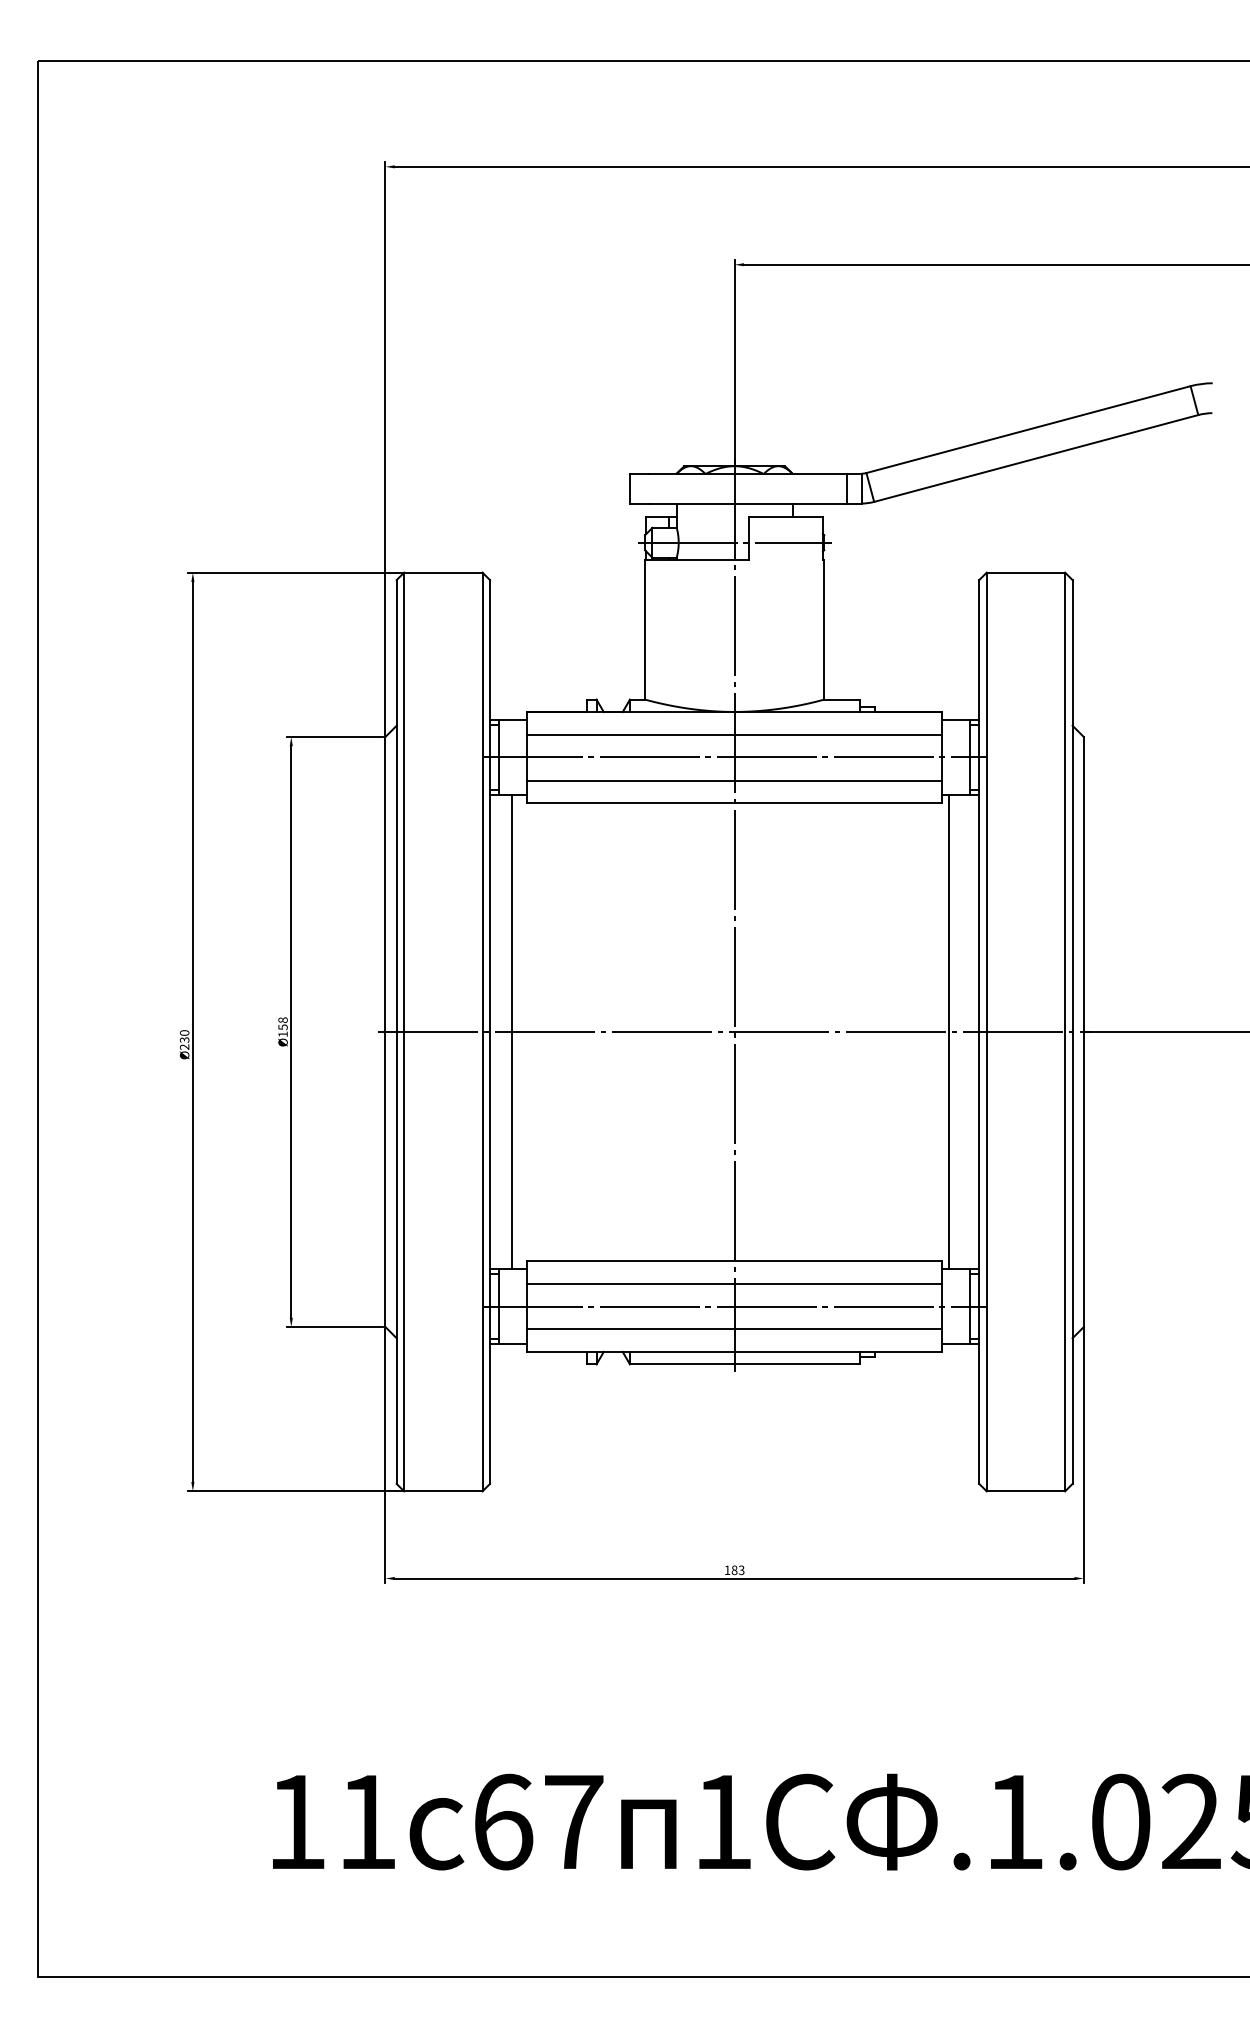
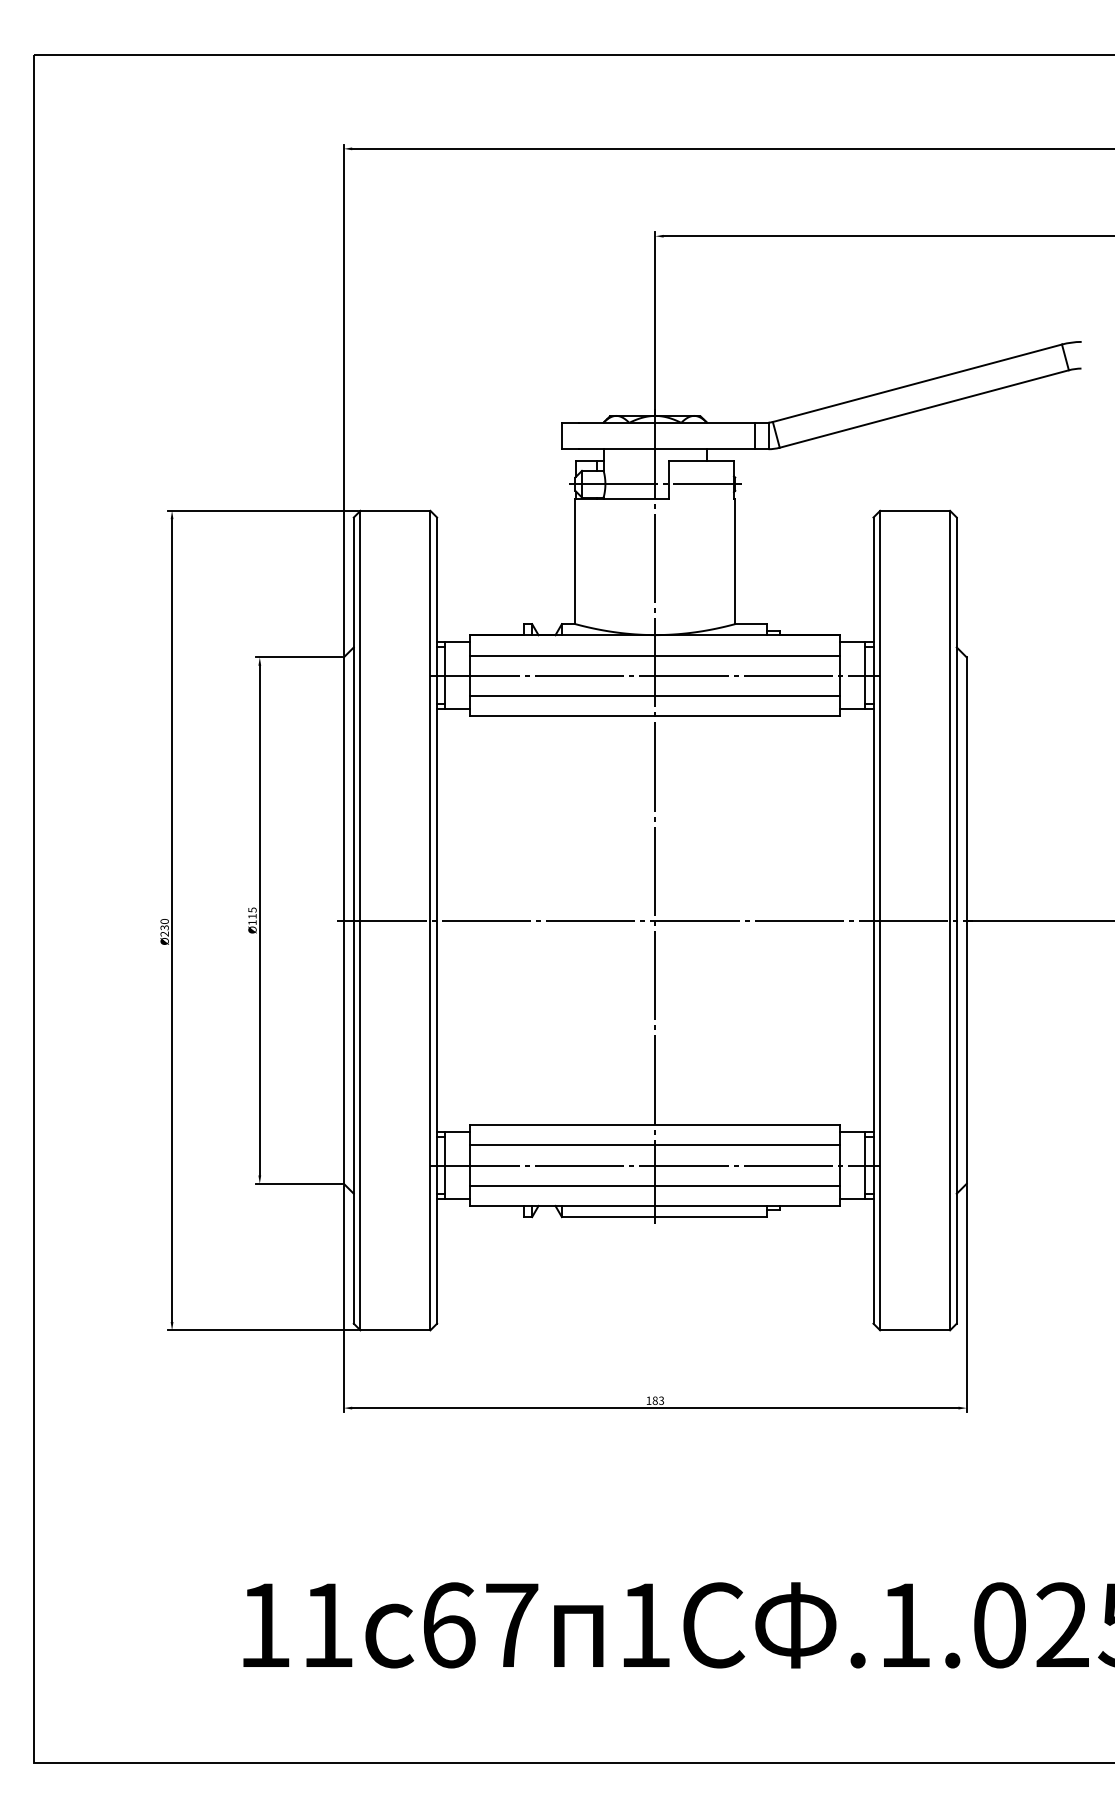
text: (282, 1023) -> (251, 913), Ø158 -> Ø115
line: (512, 1031) -> (457, 920), removed
line: (949, 1031) -> (846, 920), removed

